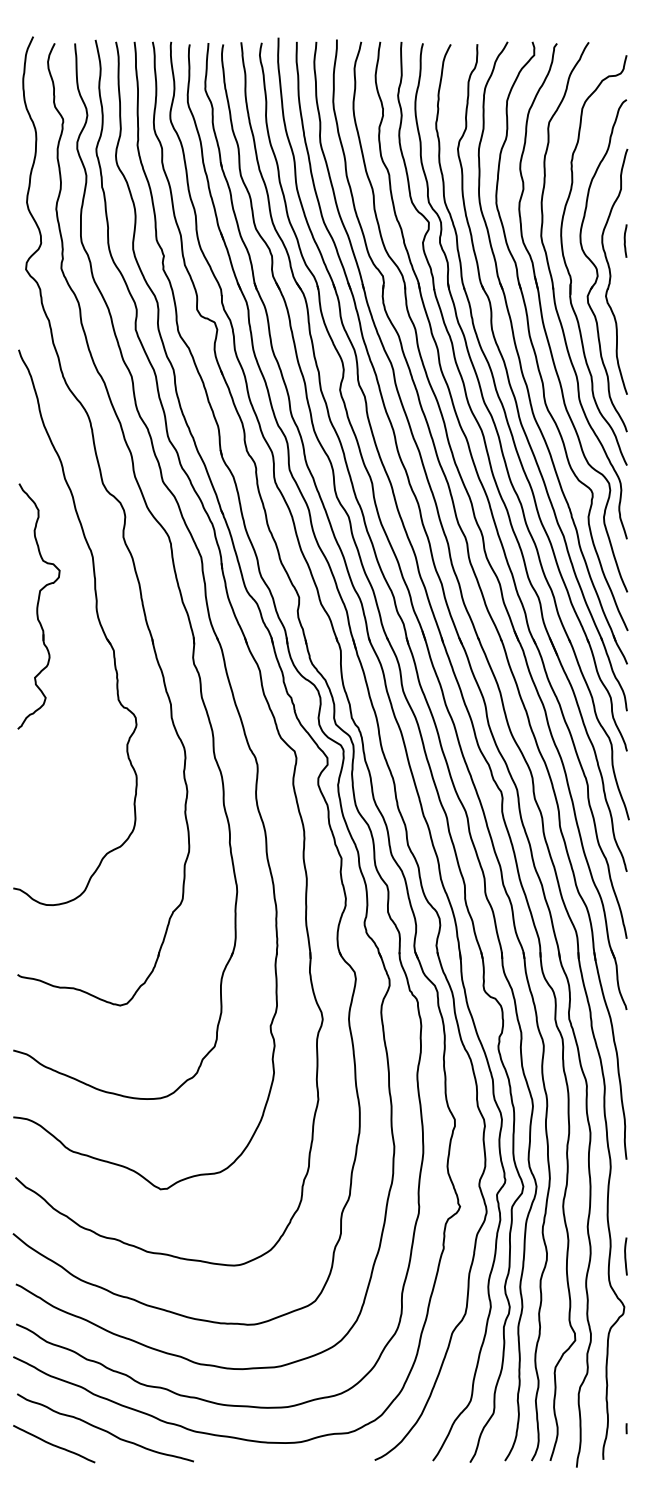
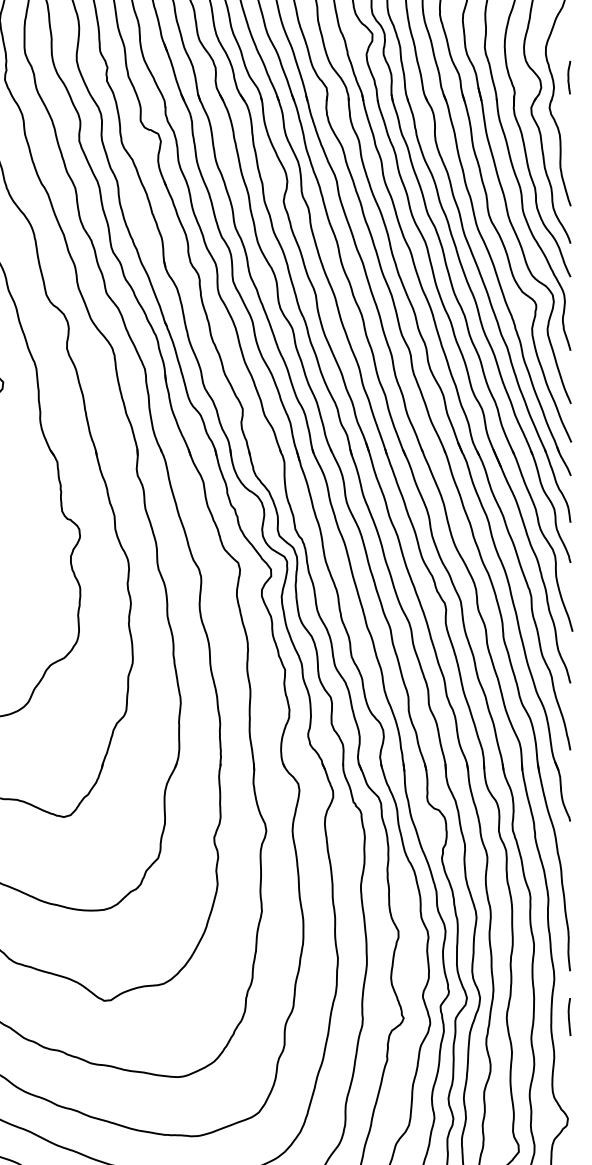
curve: (625, 240) -> (569, 77), moved
curve: (625, 1256) -> (569, 1017), moved

